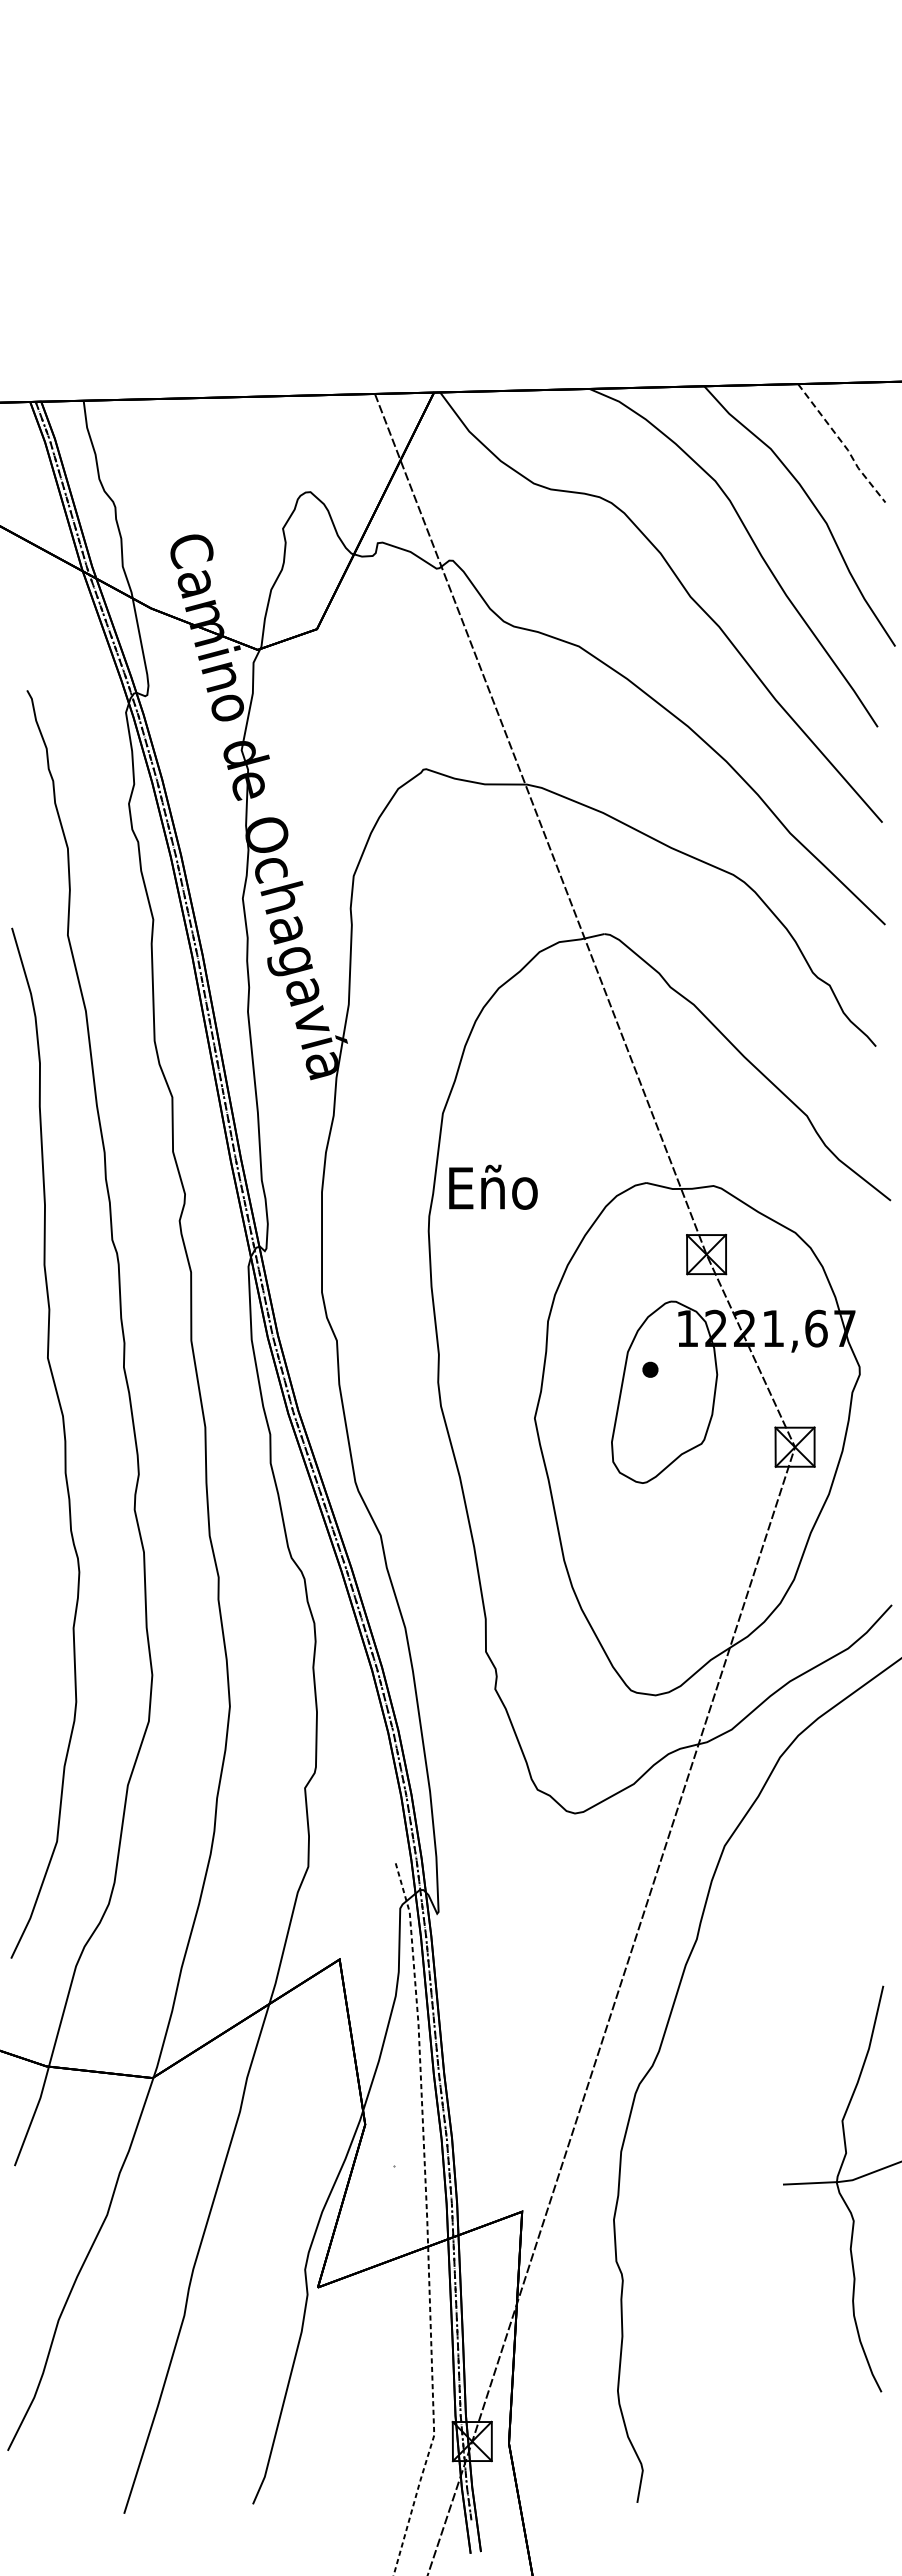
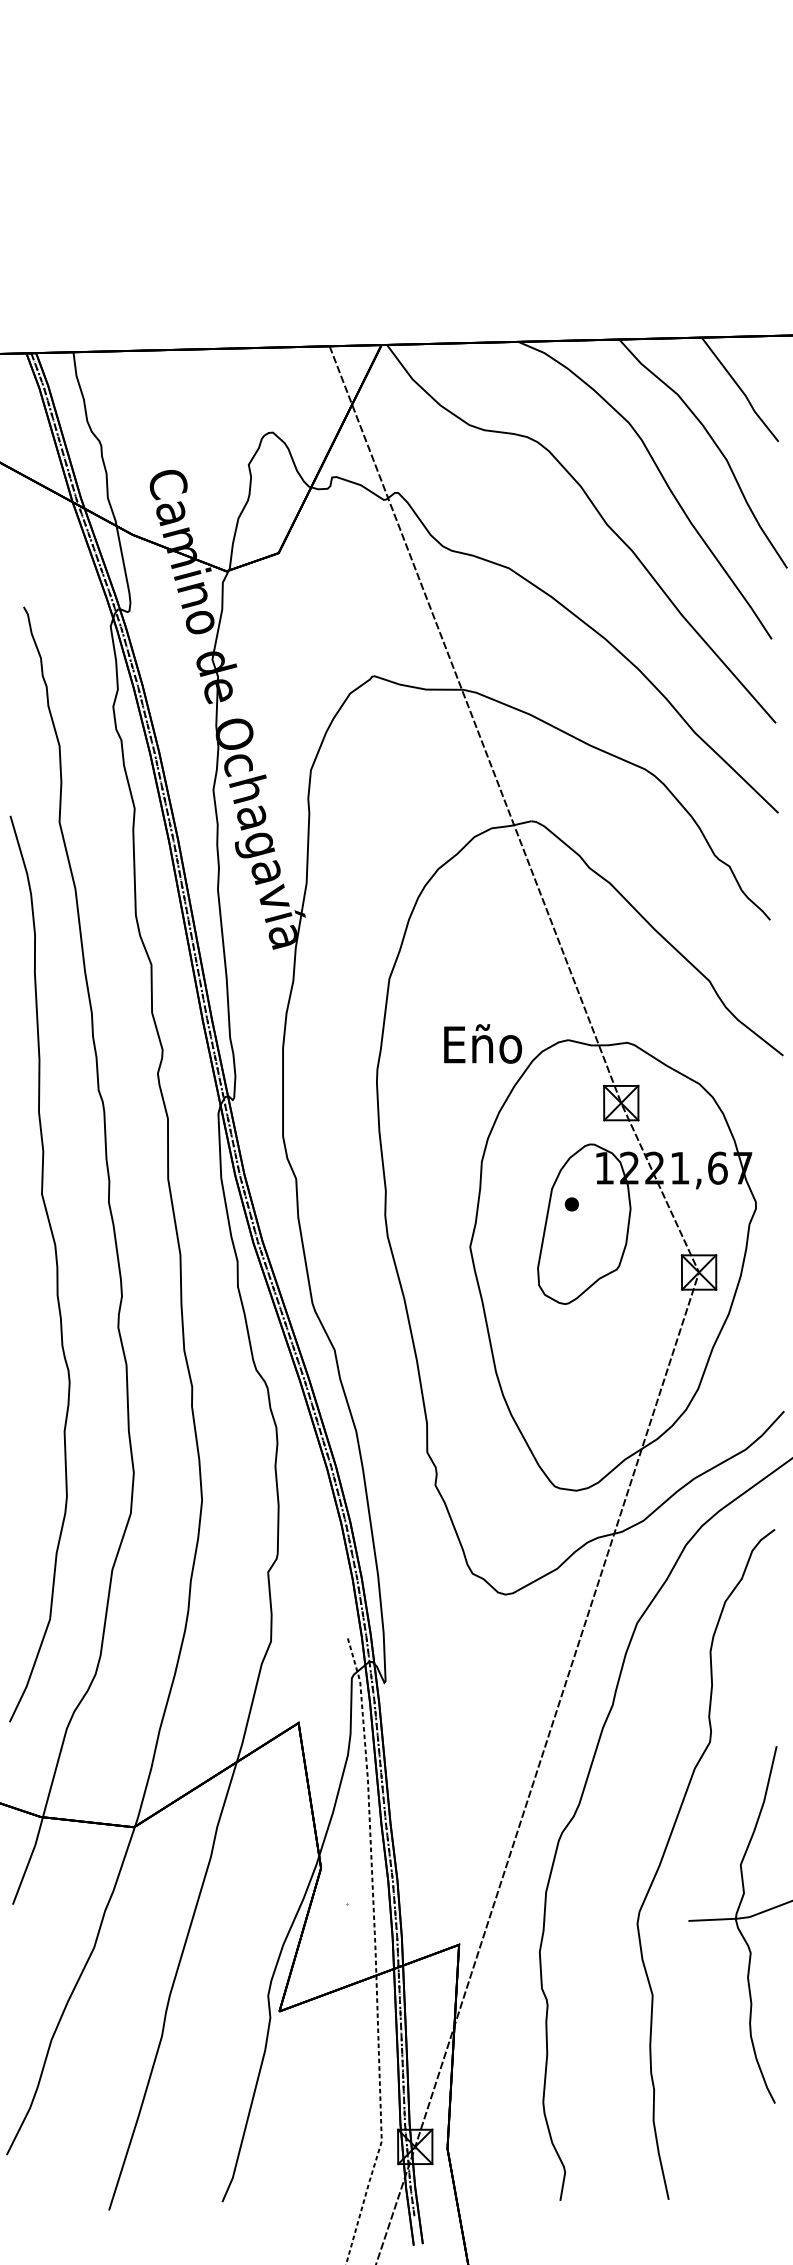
line: (843, 444) -> (741, 390), dashed -> solid
text: (493, 1186) -> (483, 1043), moved
curve: (758, 2102) -> (666, 1848), added

